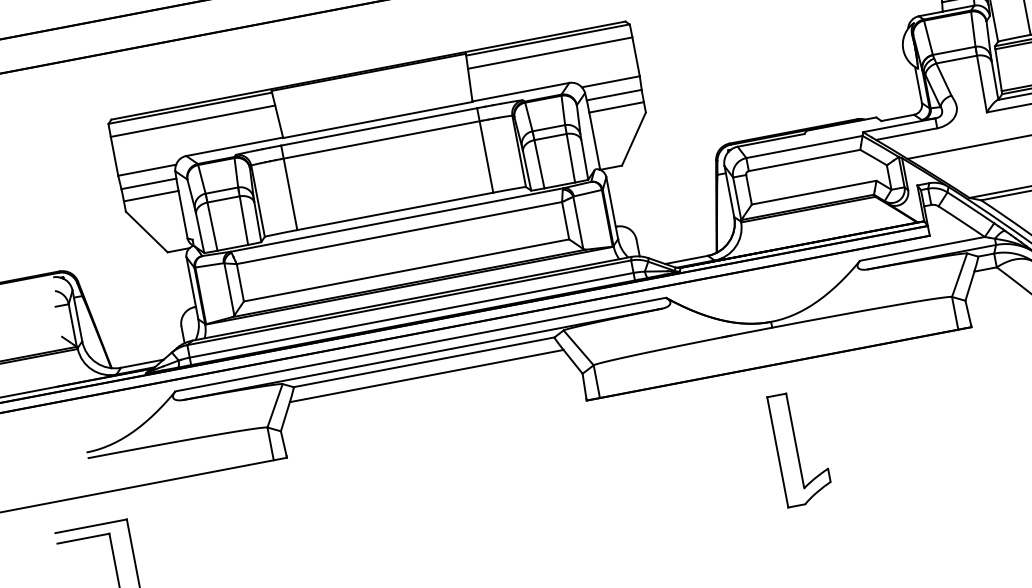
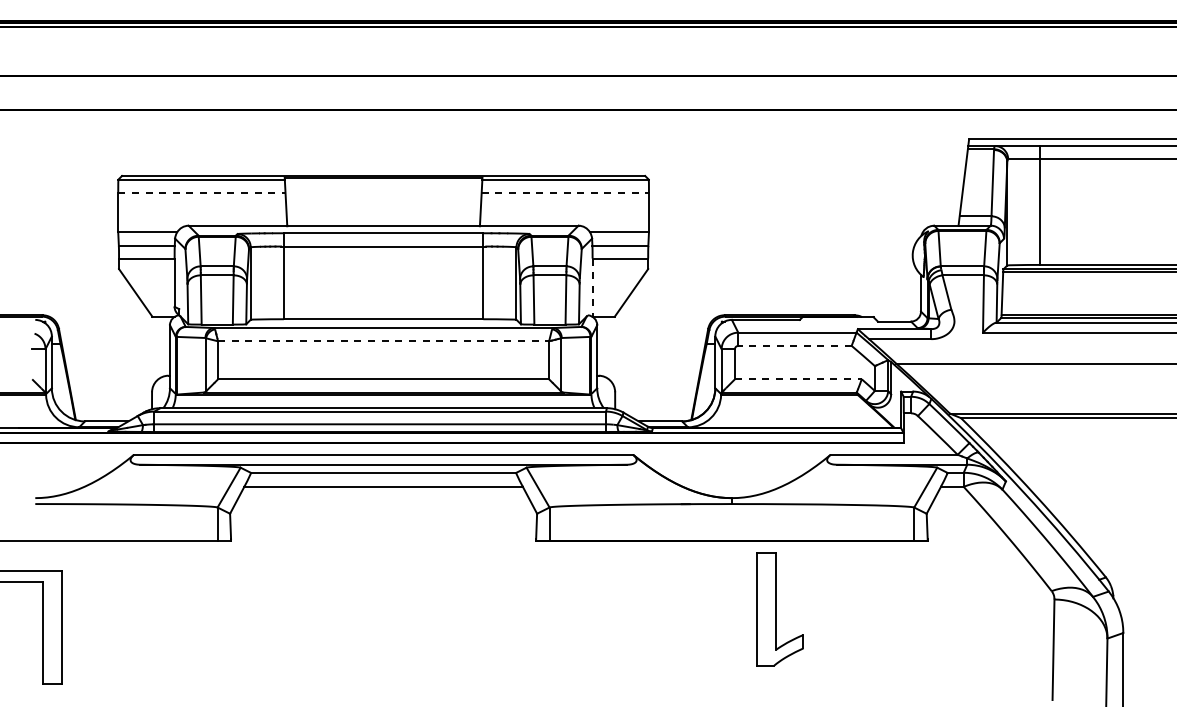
line: (550, 52) -> (565, 192), solid -> dashed
line: (192, 120) -> (201, 192), solid -> dashed
line: (594, 142) -> (592, 288), solid -> dashed
line: (804, 160) -> (794, 345), solid -> dashed
line: (814, 192) -> (798, 379), solid -> dashed
line: (399, 233) -> (383, 341), solid -> dashed
part: (799, 448) -> (779, 609), moved

